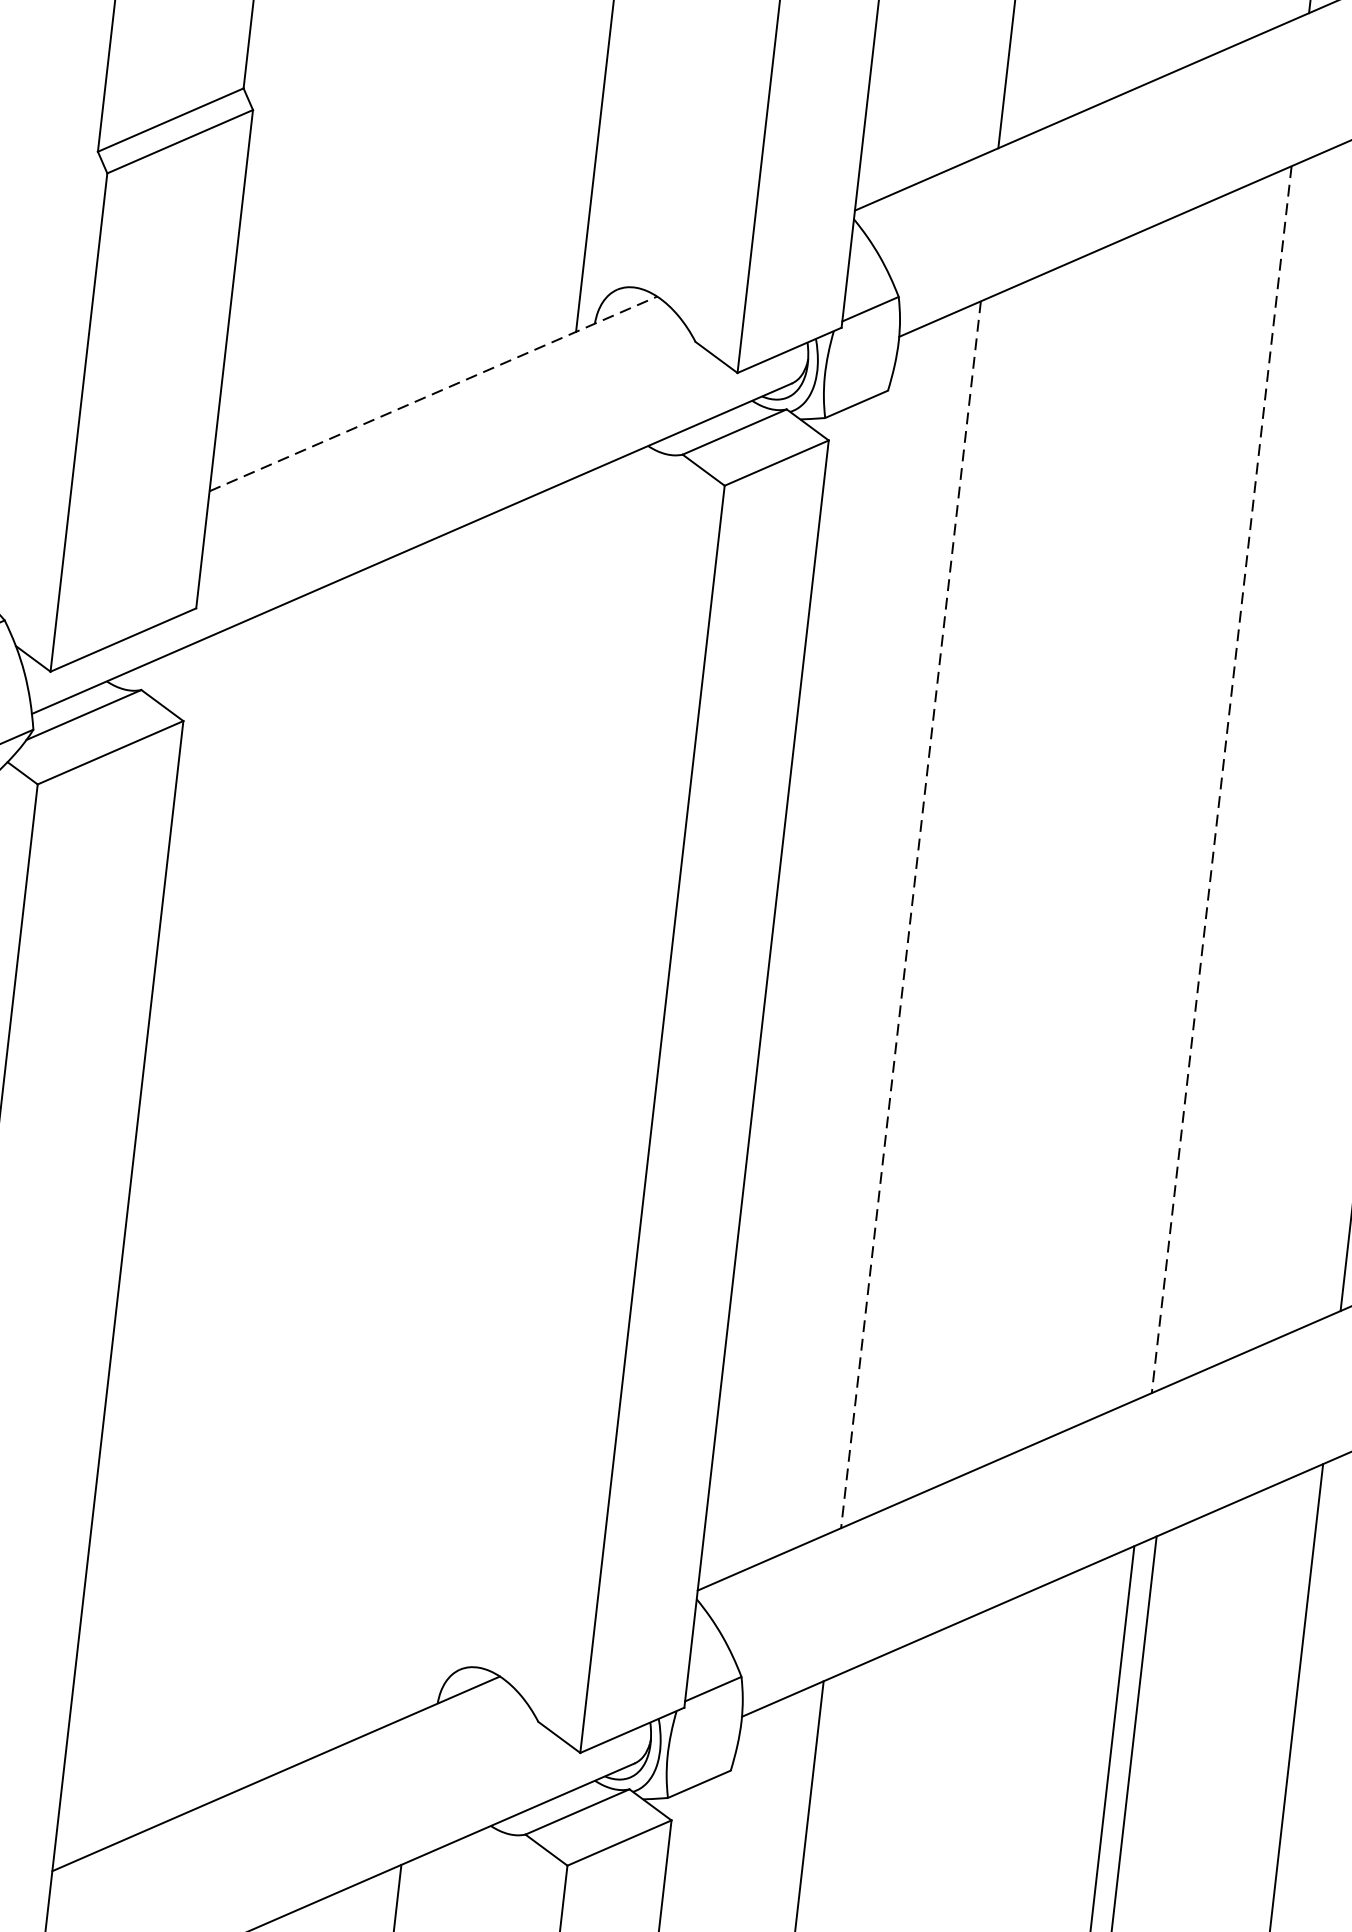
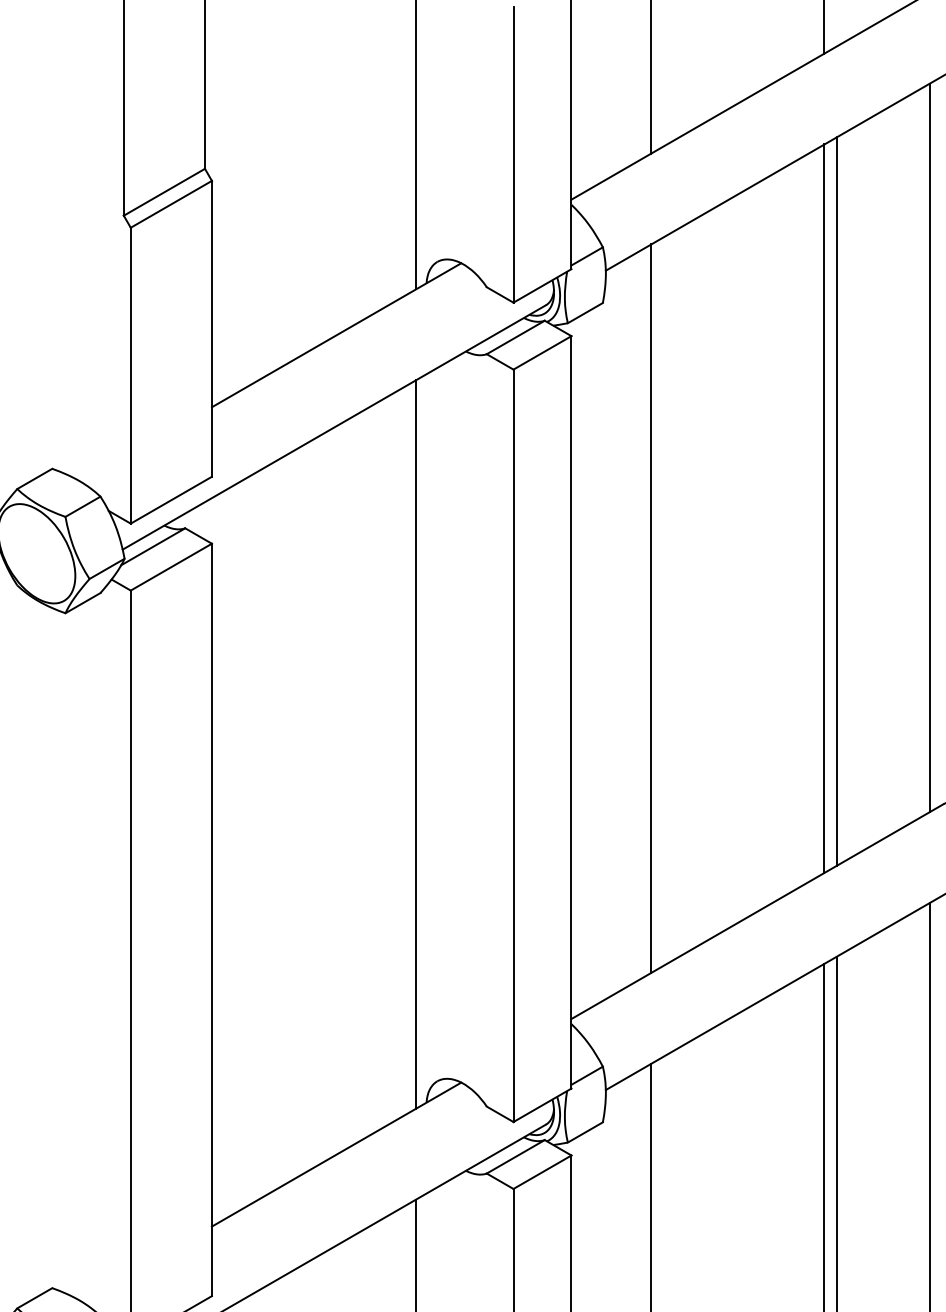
line: (433, 394) -> (336, 335), dashed -> solid
line: (1243, 769) -> (836, 501), added
line: (1221, 780) -> (824, 509), dashed -> solid
line: (911, 916) -> (651, 609), dashed -> solid
line: (489, 1098) -> (416, 744), added

